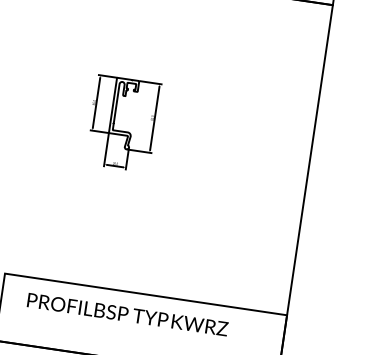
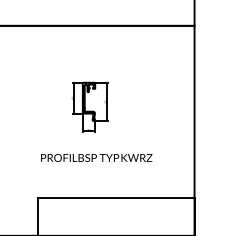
text: (127, 313) -> (96, 157), moved

